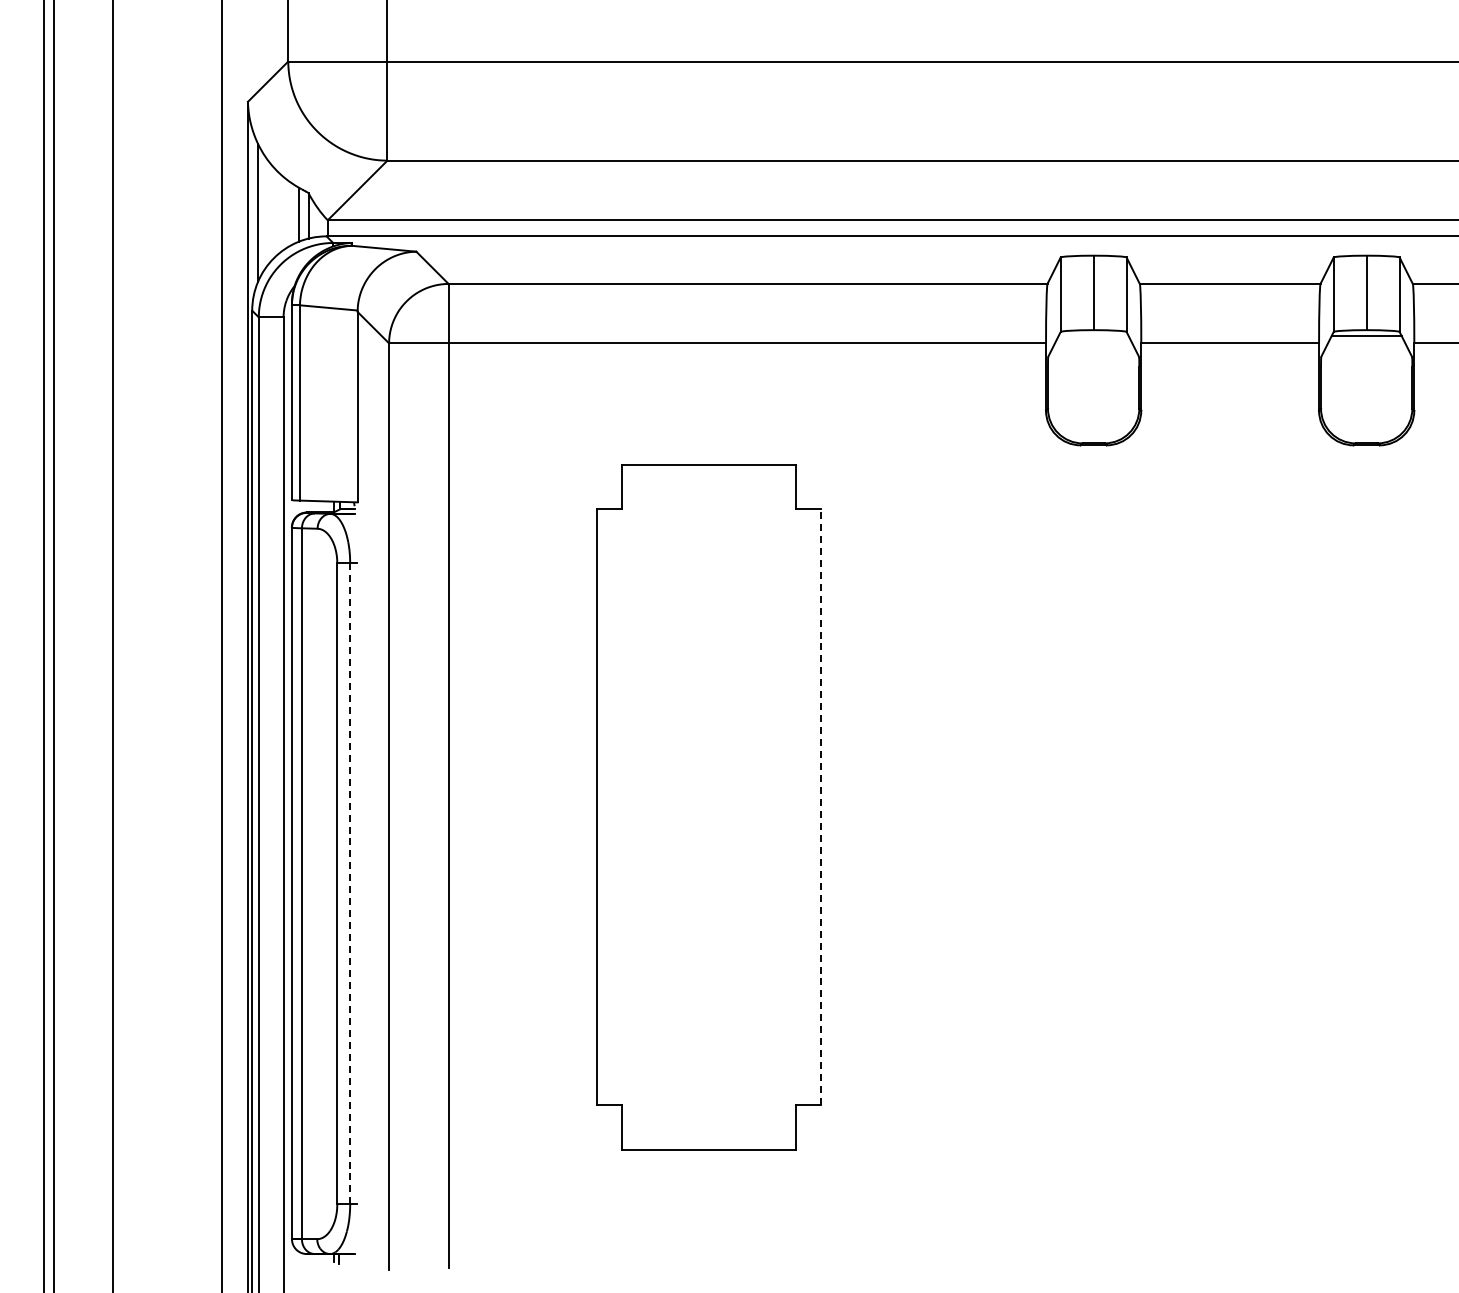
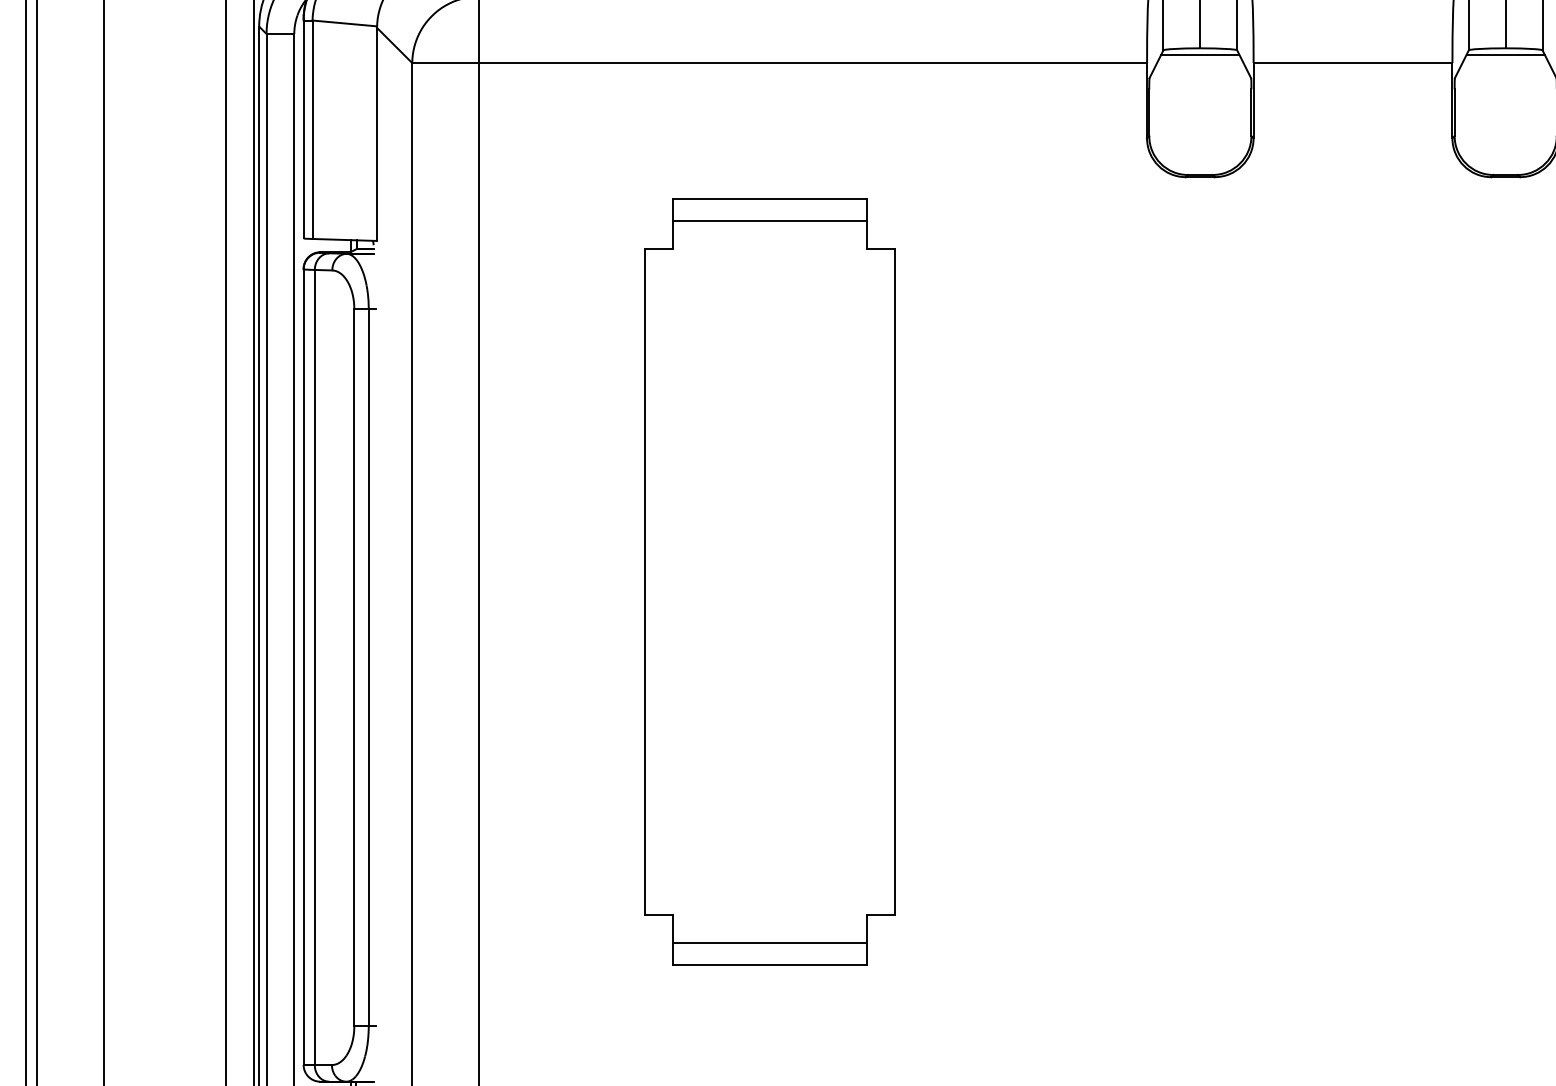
line: (1093, 335) -> (1200, 54), added
line: (708, 484) -> (769, 220), added
line: (820, 807) -> (894, 582), dashed -> solid
line: (350, 883) -> (369, 667), dashed -> solid
line: (708, 1129) -> (769, 942), added

